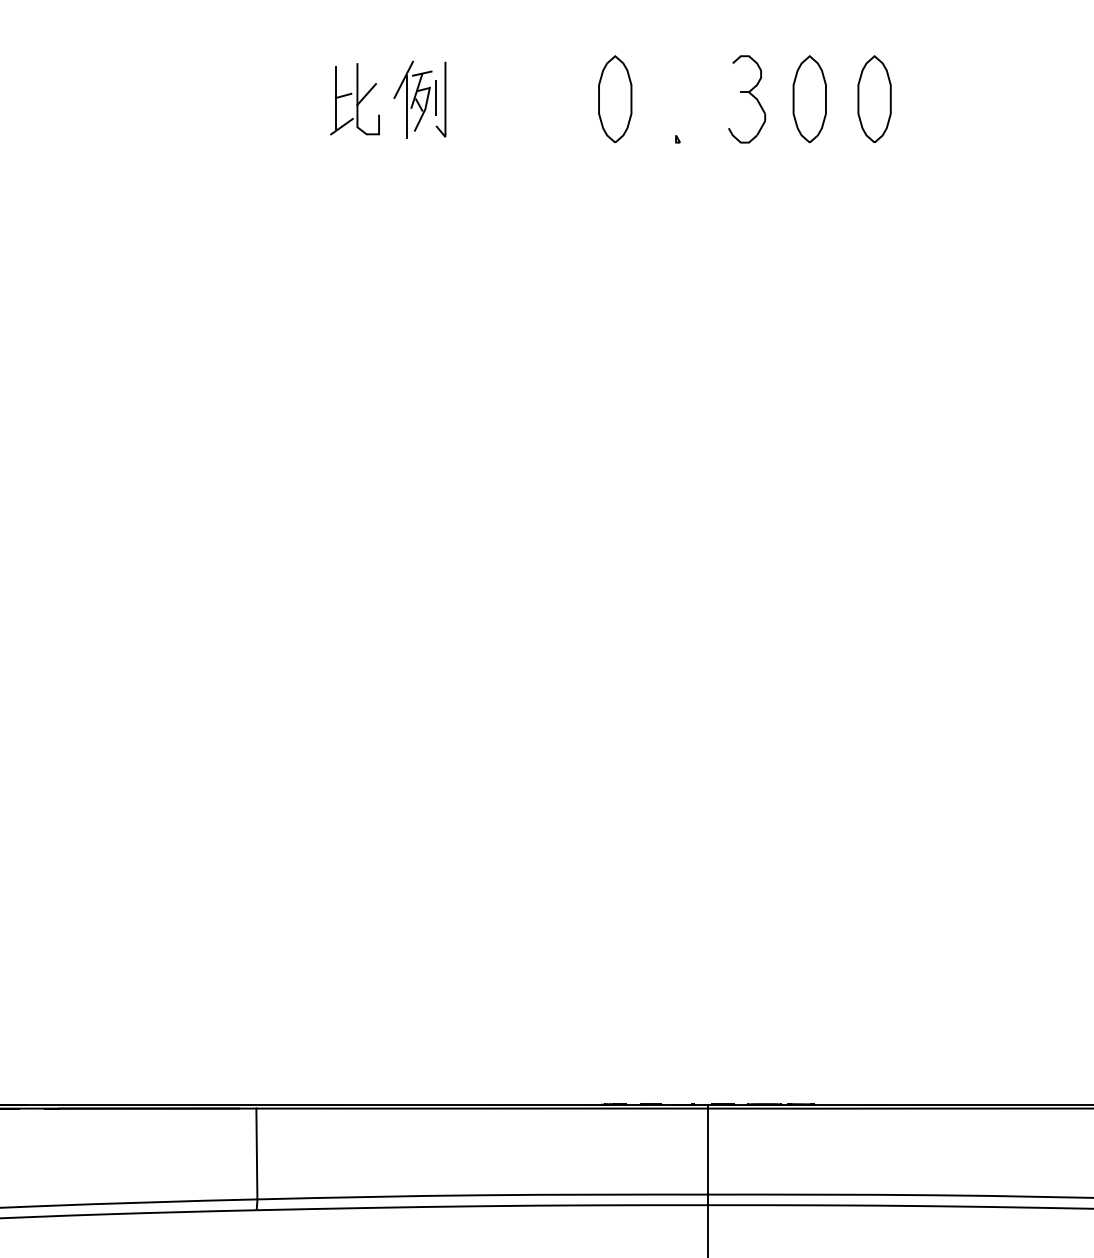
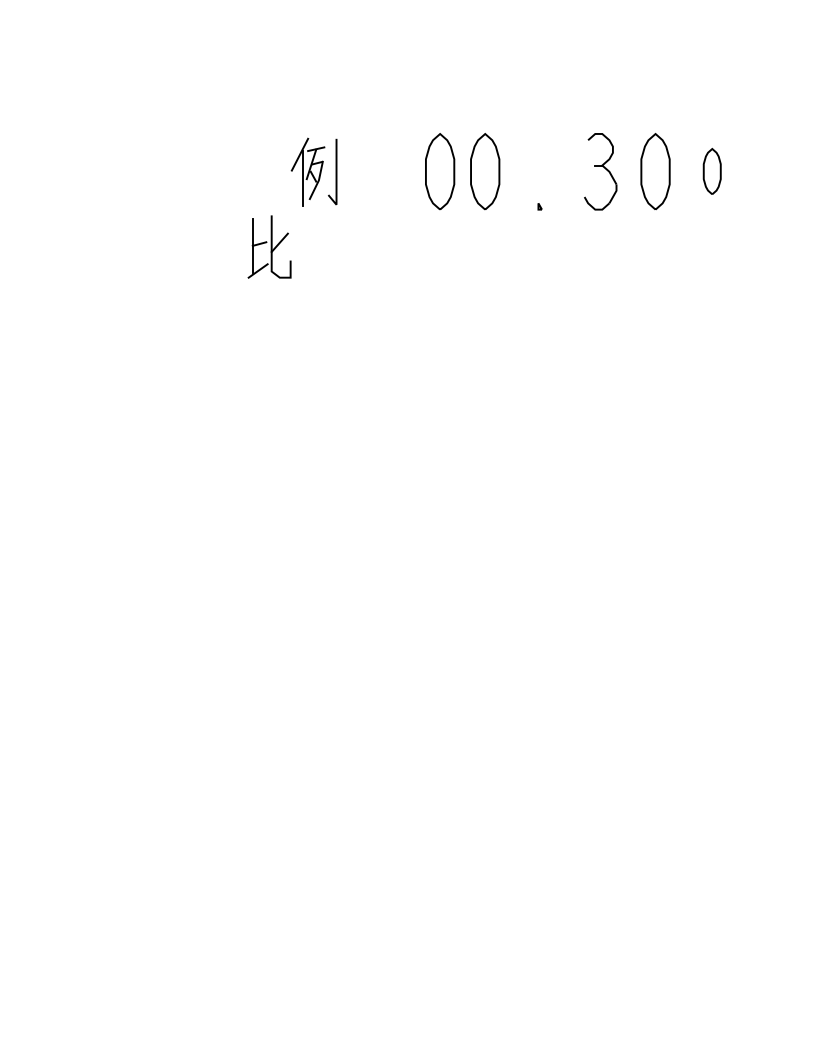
line: (436, 97) -> (328, 170), removed
part: (563, 98) -> (439, 171), added
part: (874, 98) -> (712, 171), size x0.6
part: (354, 99) -> (269, 247), moved

